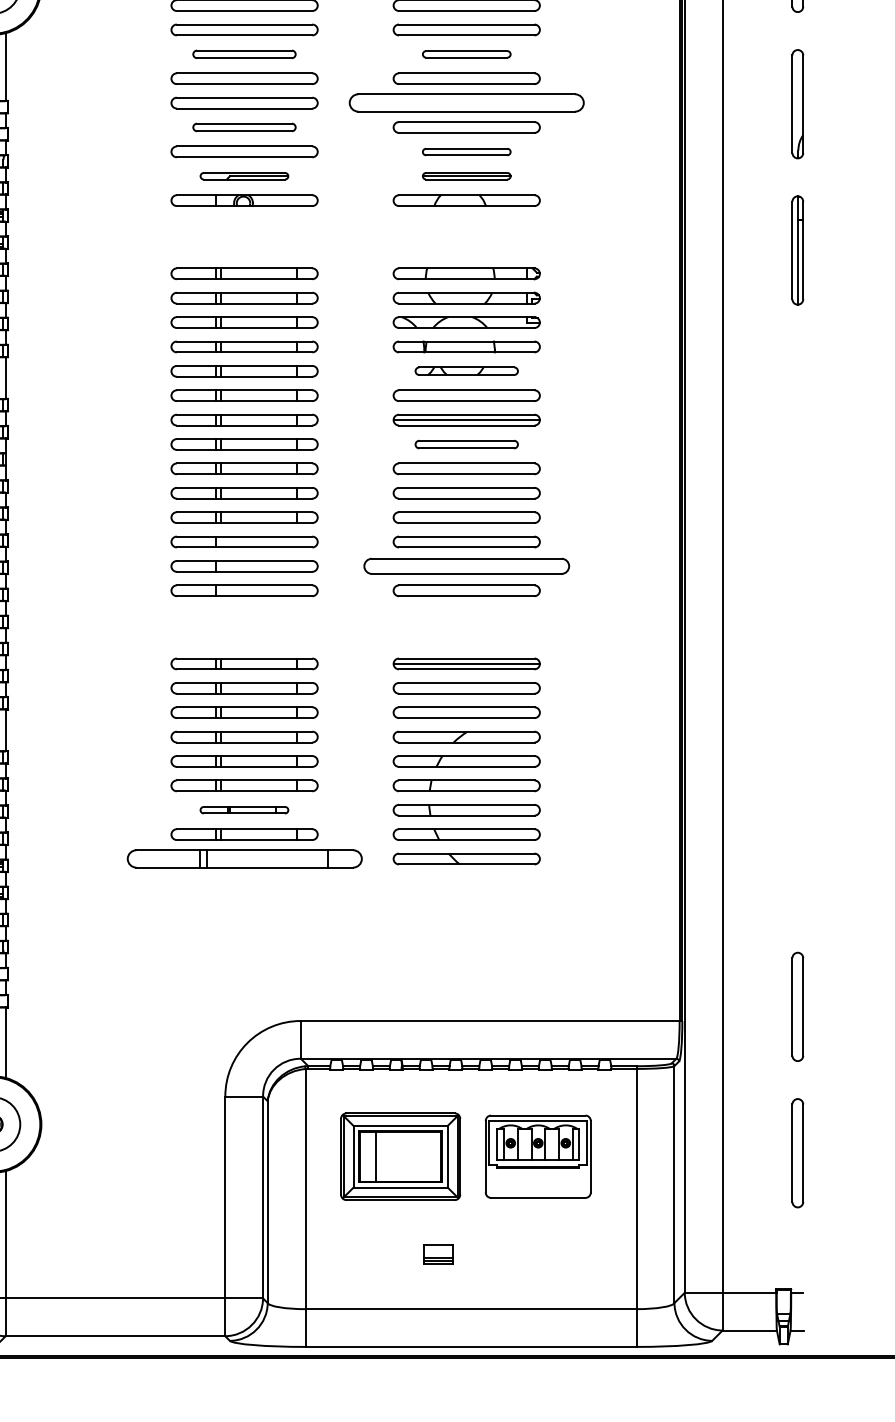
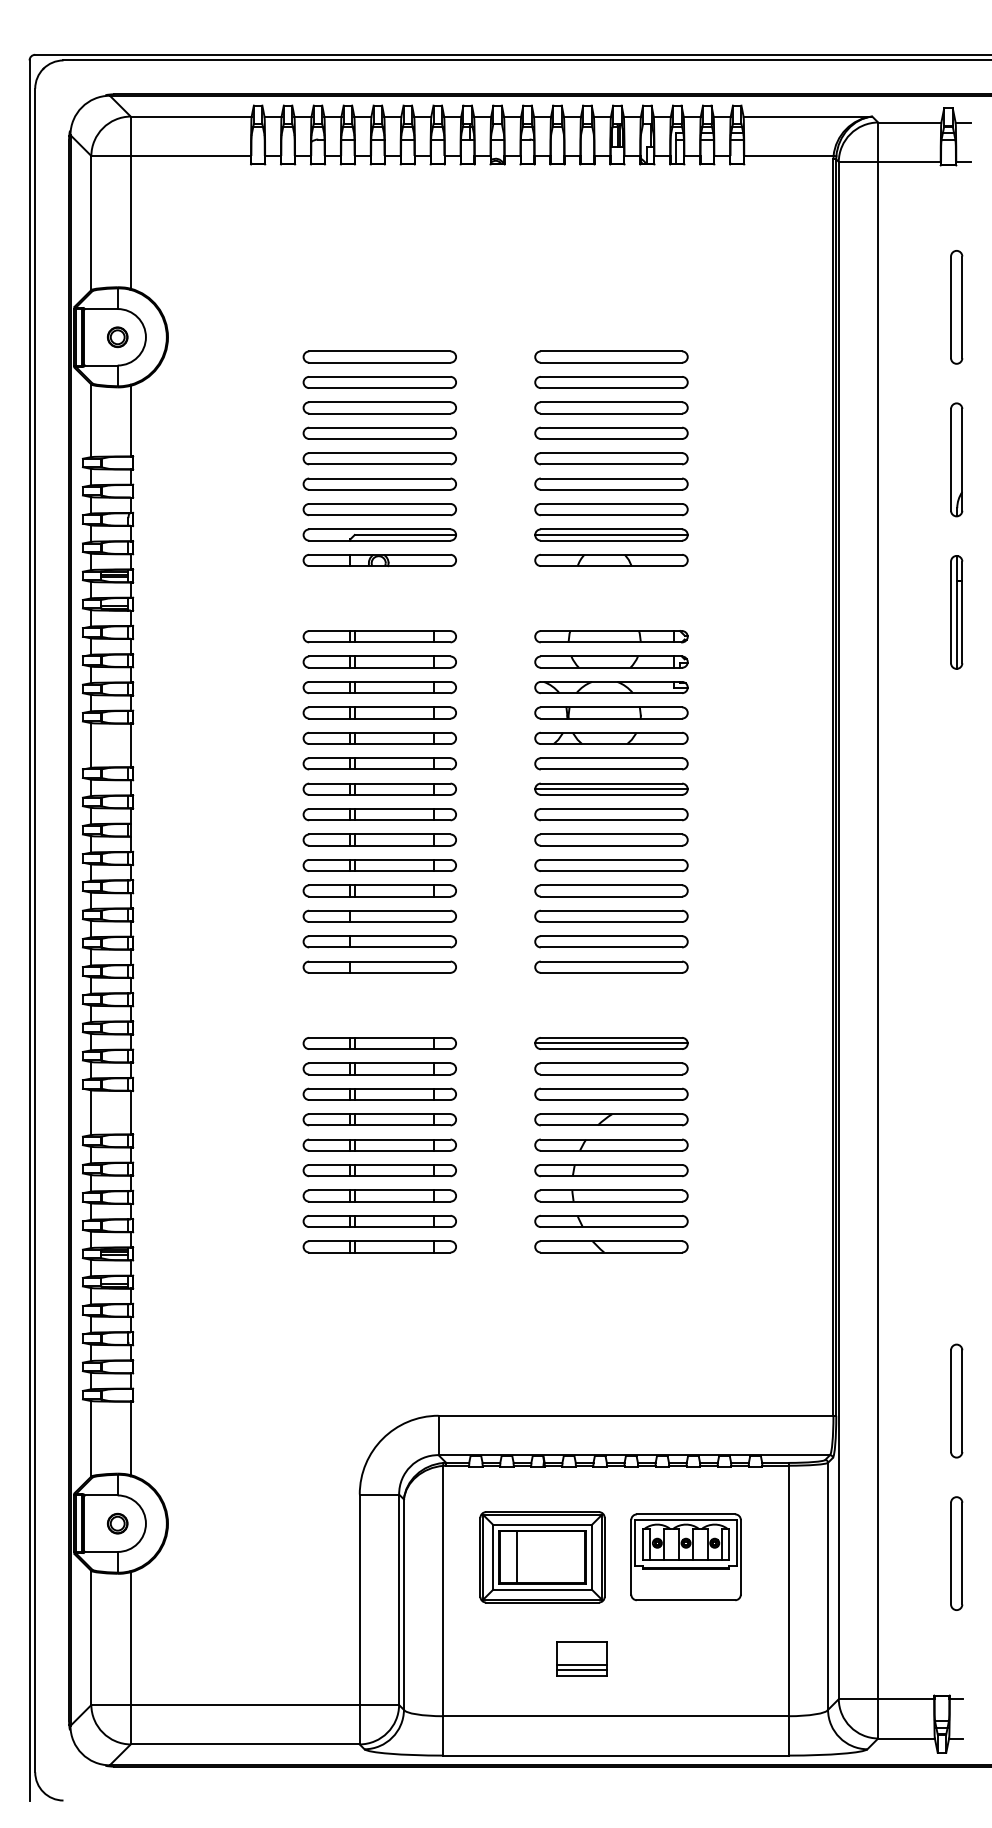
part: (244, 53) -> (379, 407), size x1.43
part: (466, 53) -> (611, 407), size x1.67
part: (466, 102) -> (611, 458), size x0.62
part: (244, 126) -> (379, 483), size x1.43
part: (466, 151) -> (611, 509), size x1.67
part: (244, 175) -> (379, 534), size x1.67
part: (466, 175) -> (611, 534), size x1.67
part: (466, 370) -> (611, 737), size x1.43
part: (466, 444) -> (611, 814), size x1.43
part: (466, 566) -> (611, 941), size x0.71
part: (244, 809) -> (379, 1195), size x1.67
part: (244, 858) -> (379, 1246), size x0.62
part: (437, 1253) -> (581, 1658), size x1.67

